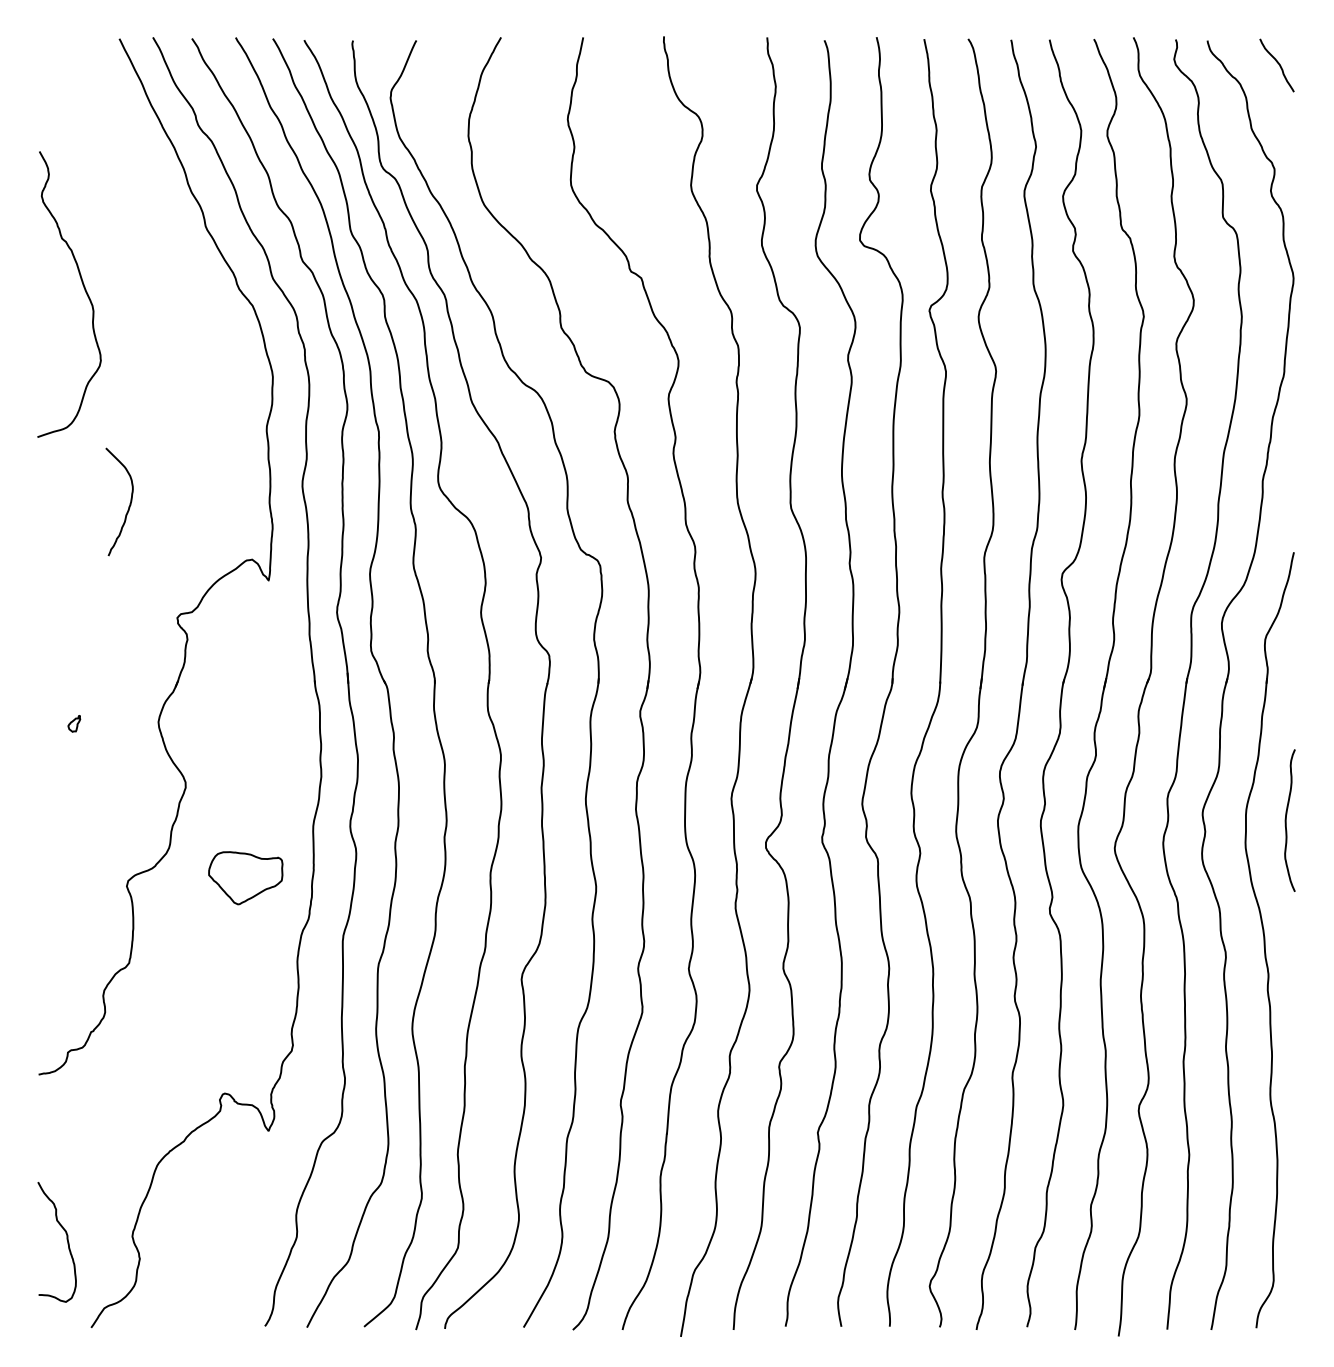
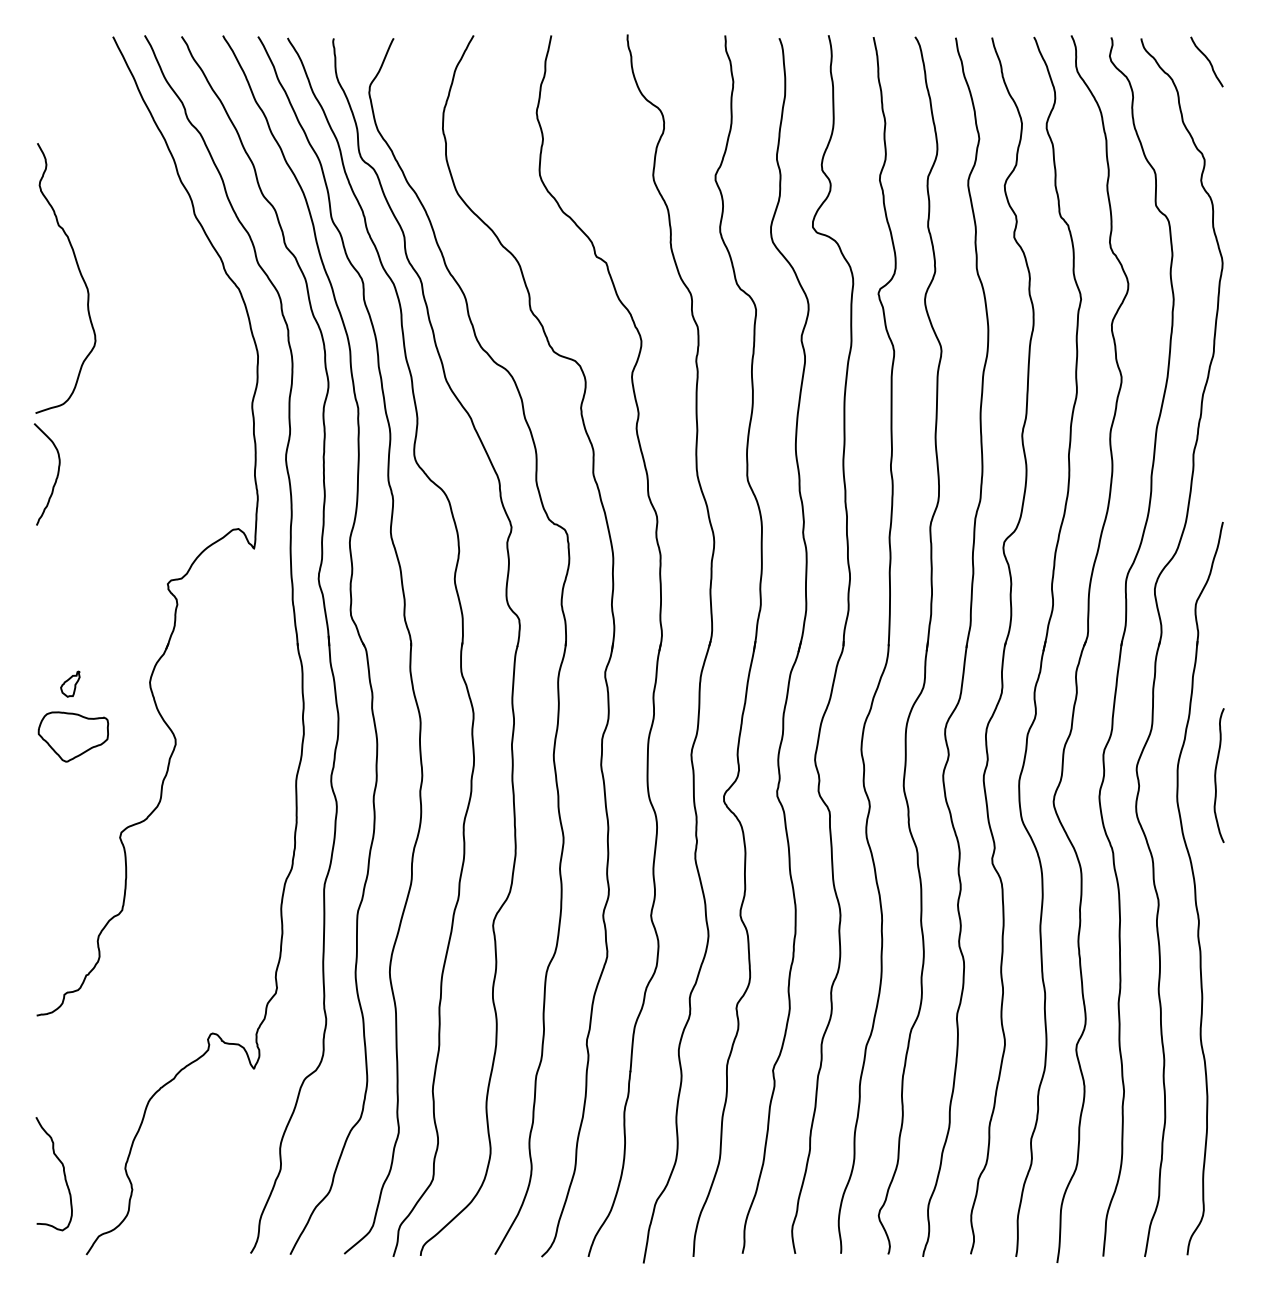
curve: (128, 506) -> (55, 478), moved
part: (74, 723) -> (70, 683), size x1.67
part: (245, 877) -> (73, 736), moved

